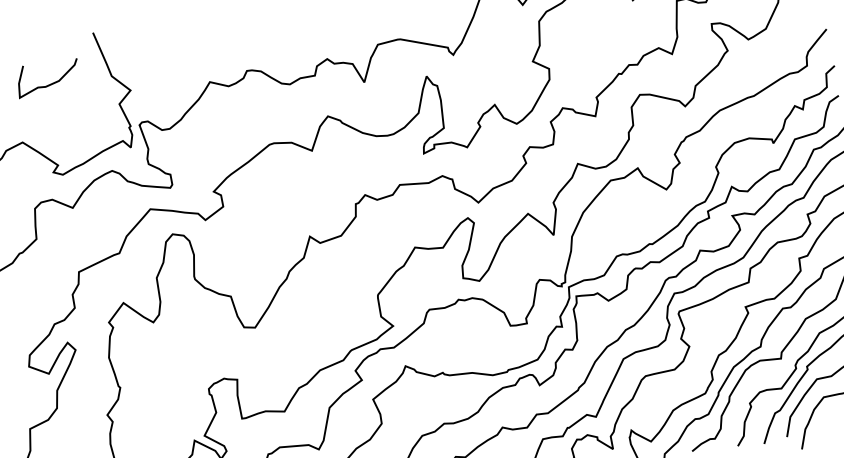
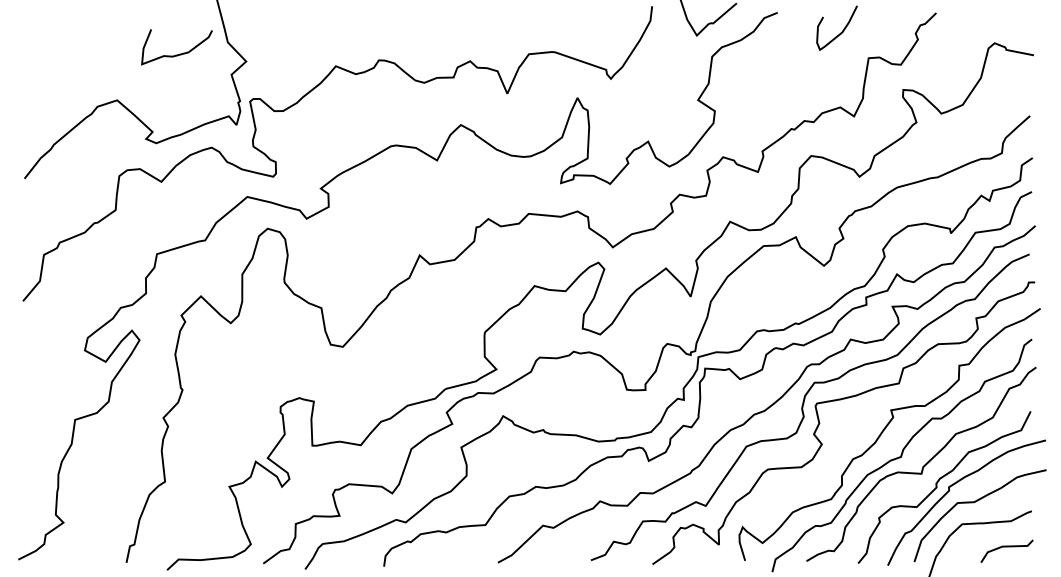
curve: (51, 83) -> (179, 53), moved

